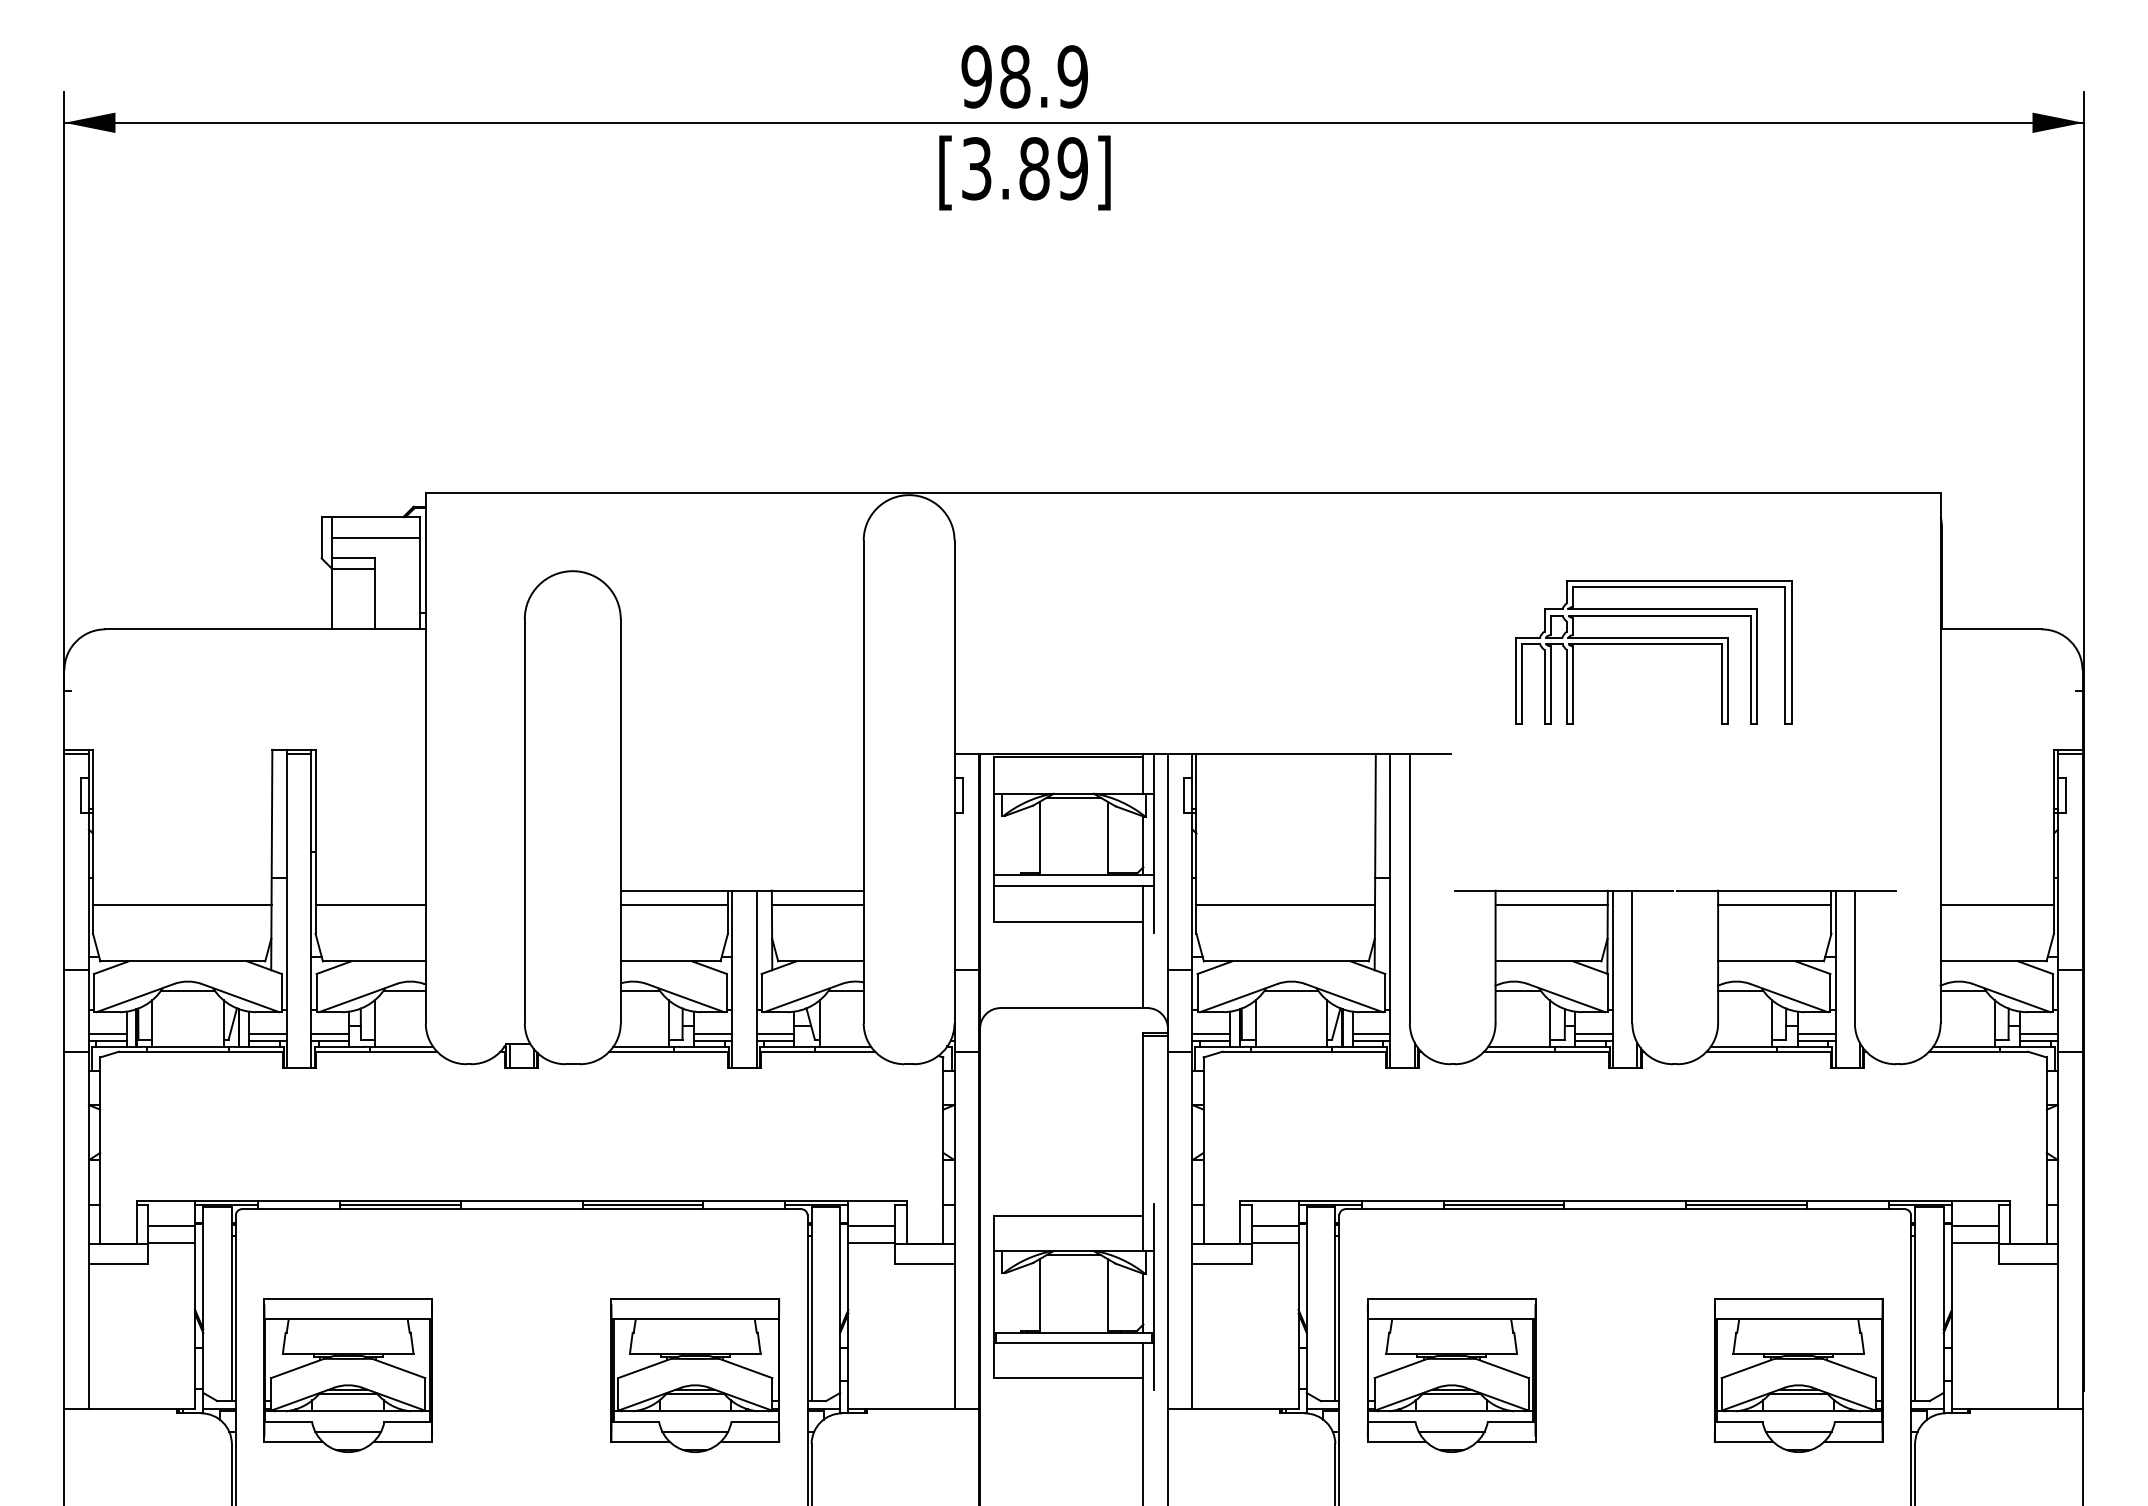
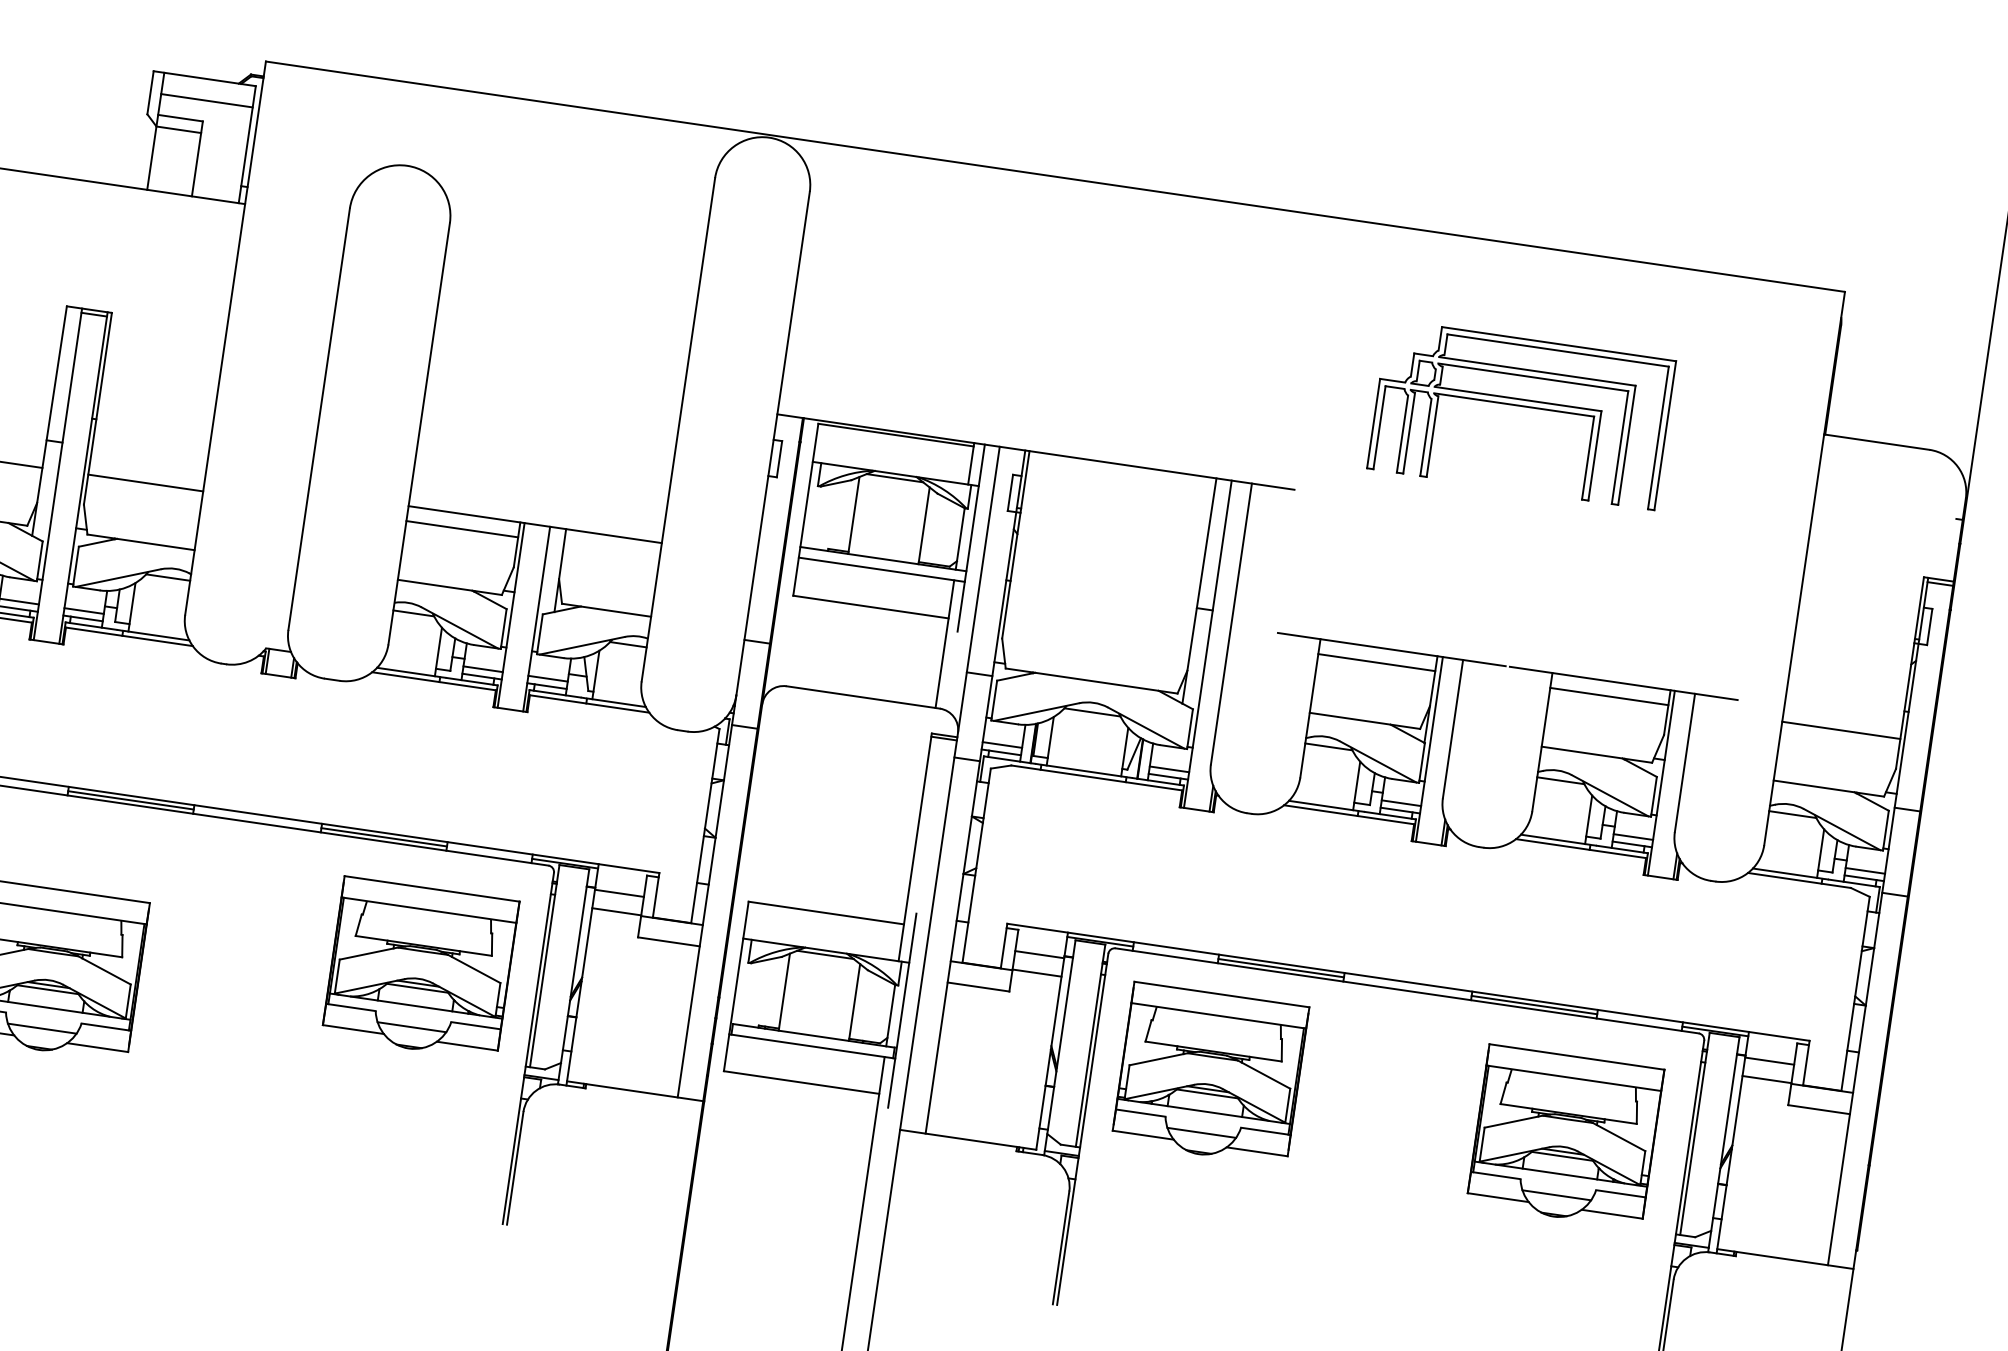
line: (817, 905) -> (611, 551), removed
line: (1285, 905) -> (1099, 622), removed
part: (695, 1375) -> (420, 968), moved
part: (1451, 1375) -> (1210, 1074), moved
part: (1798, 1375) -> (1565, 1136), moved

